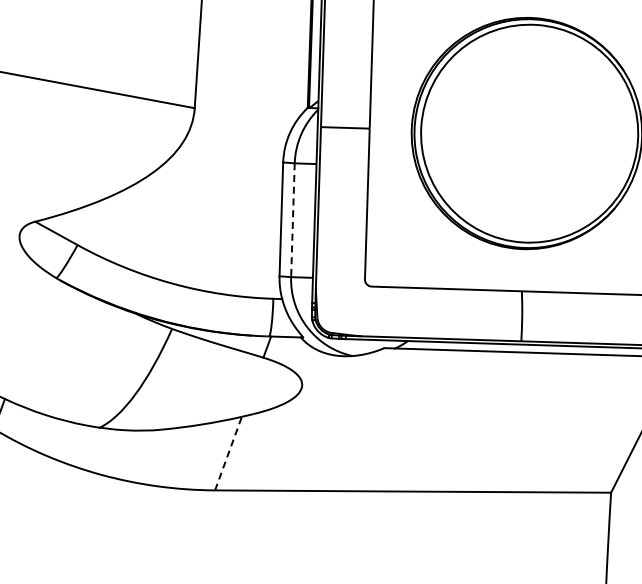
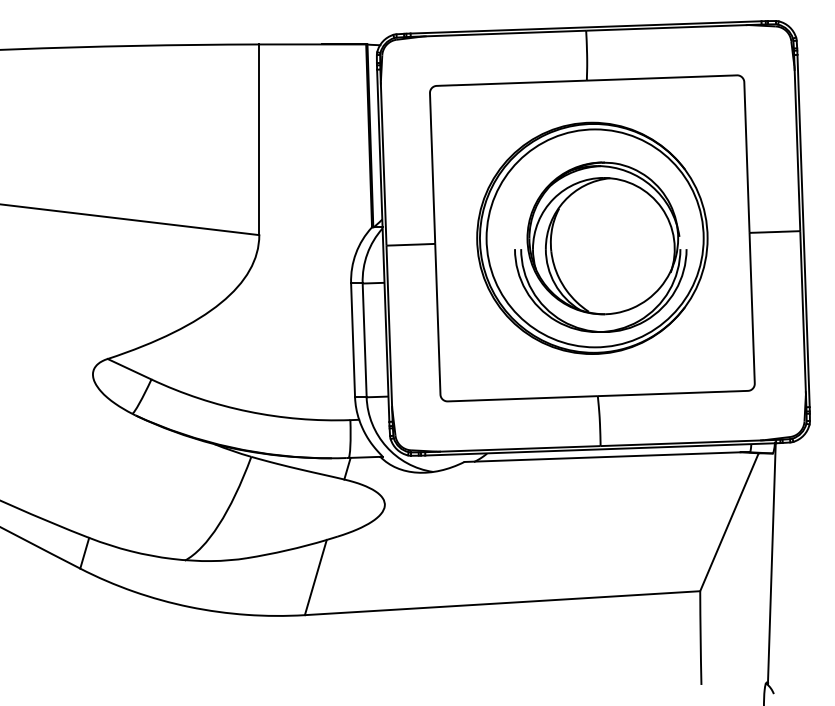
part: (534, 142) -> (600, 246), added
line: (292, 220) -> (364, 340), dashed -> solid
line: (228, 453) -> (315, 577), dashed -> solid

